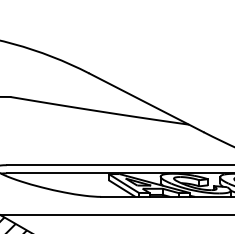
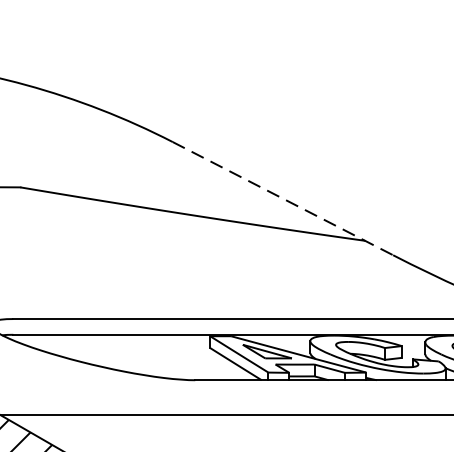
line: (146, 103) -> (282, 199), solid -> dashed

